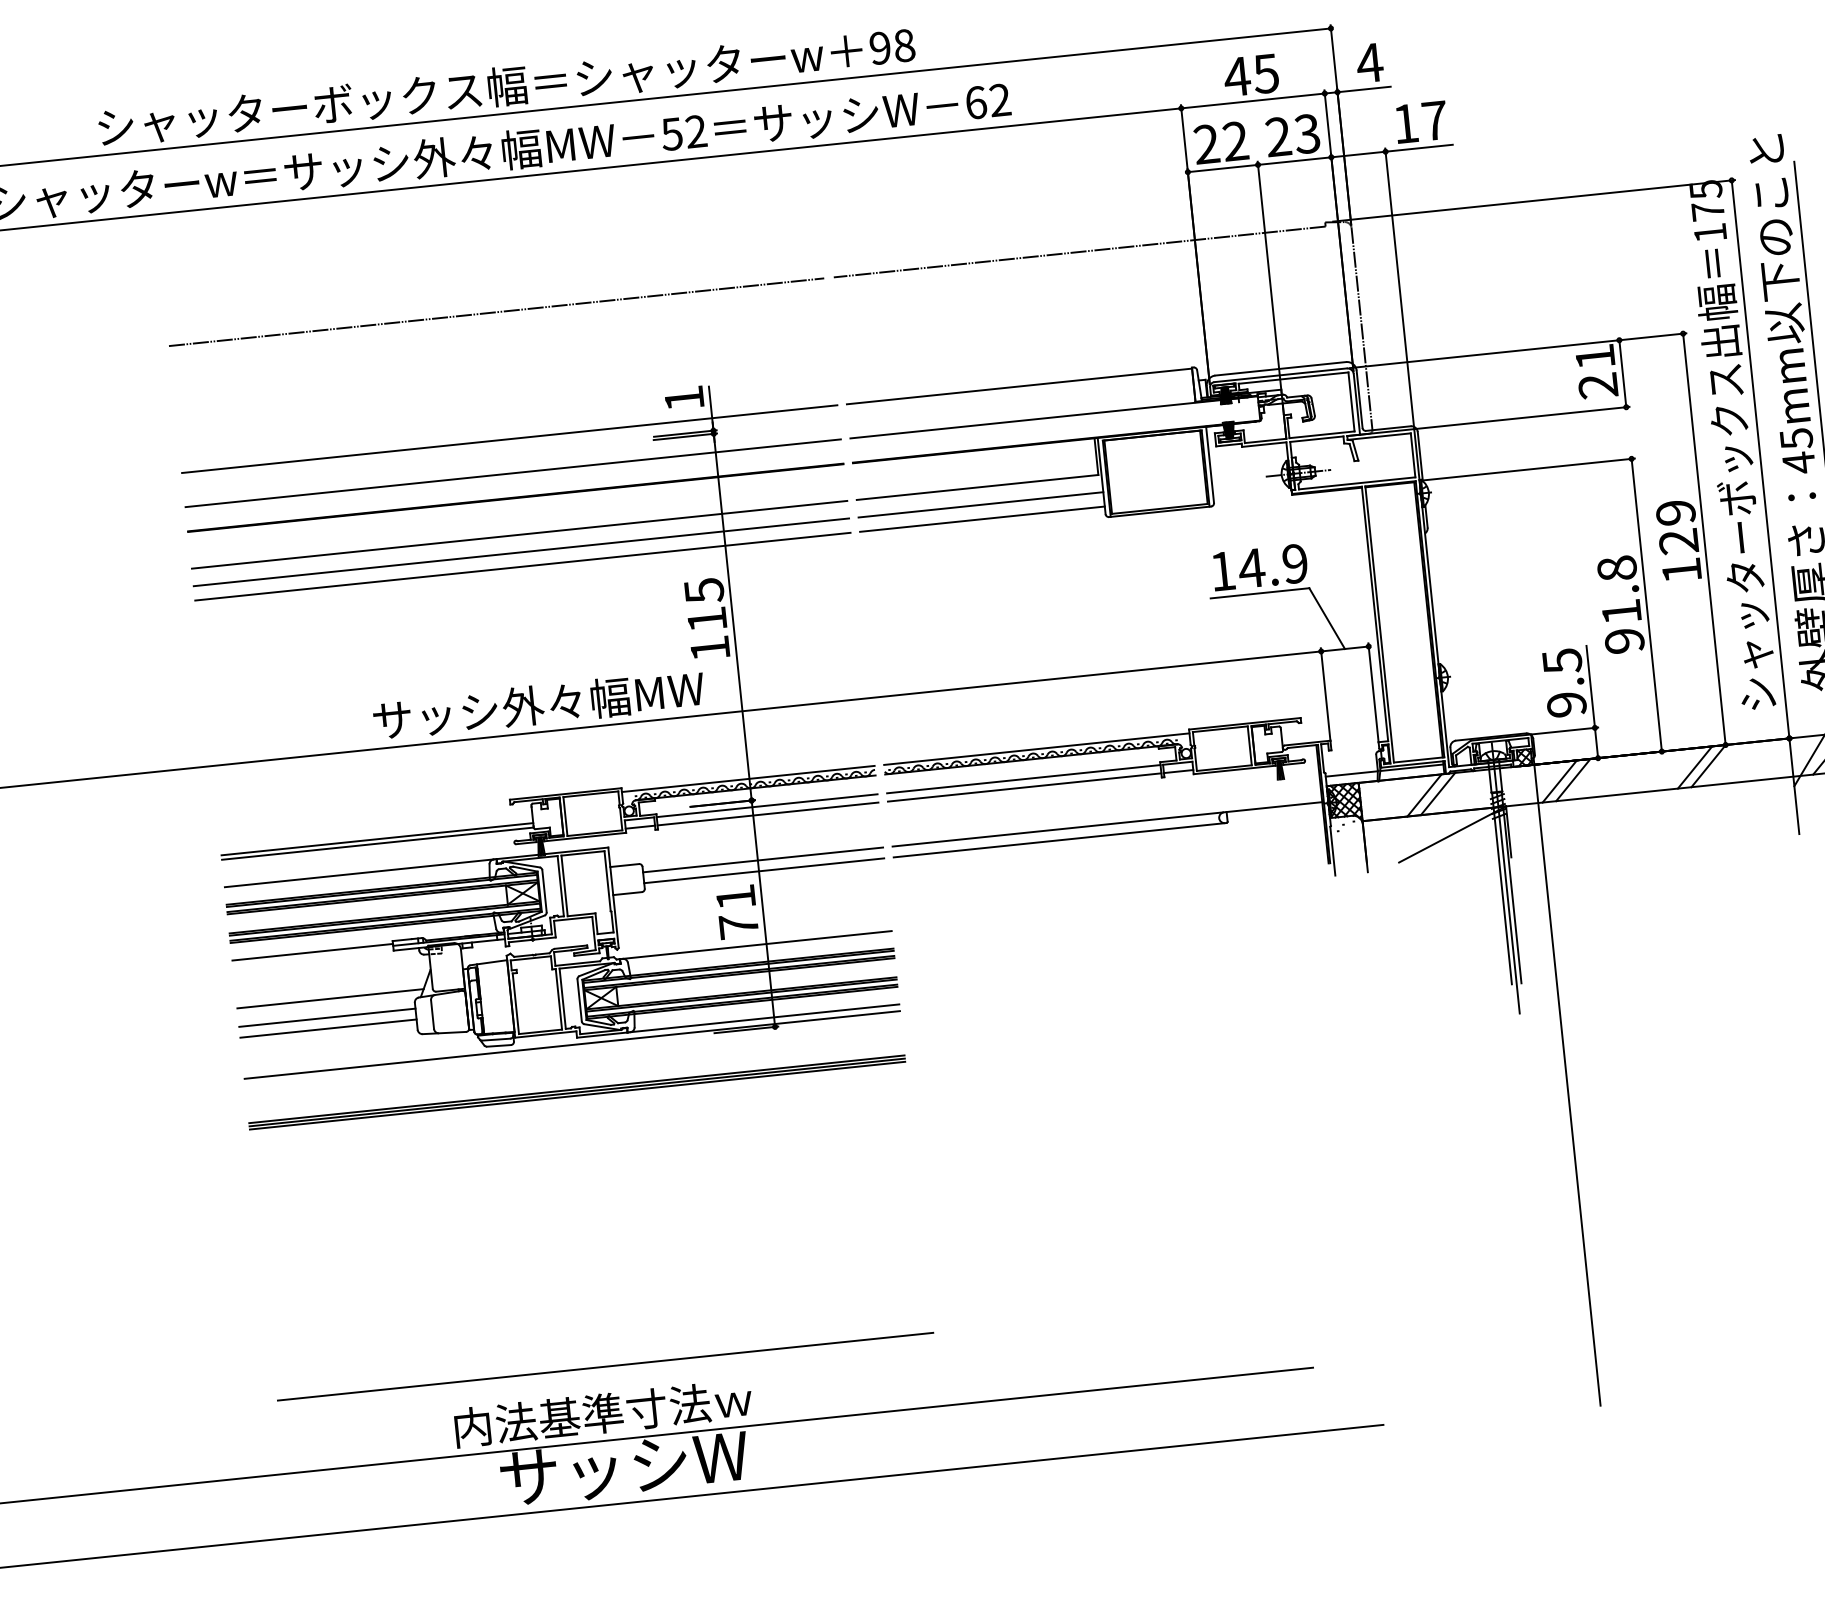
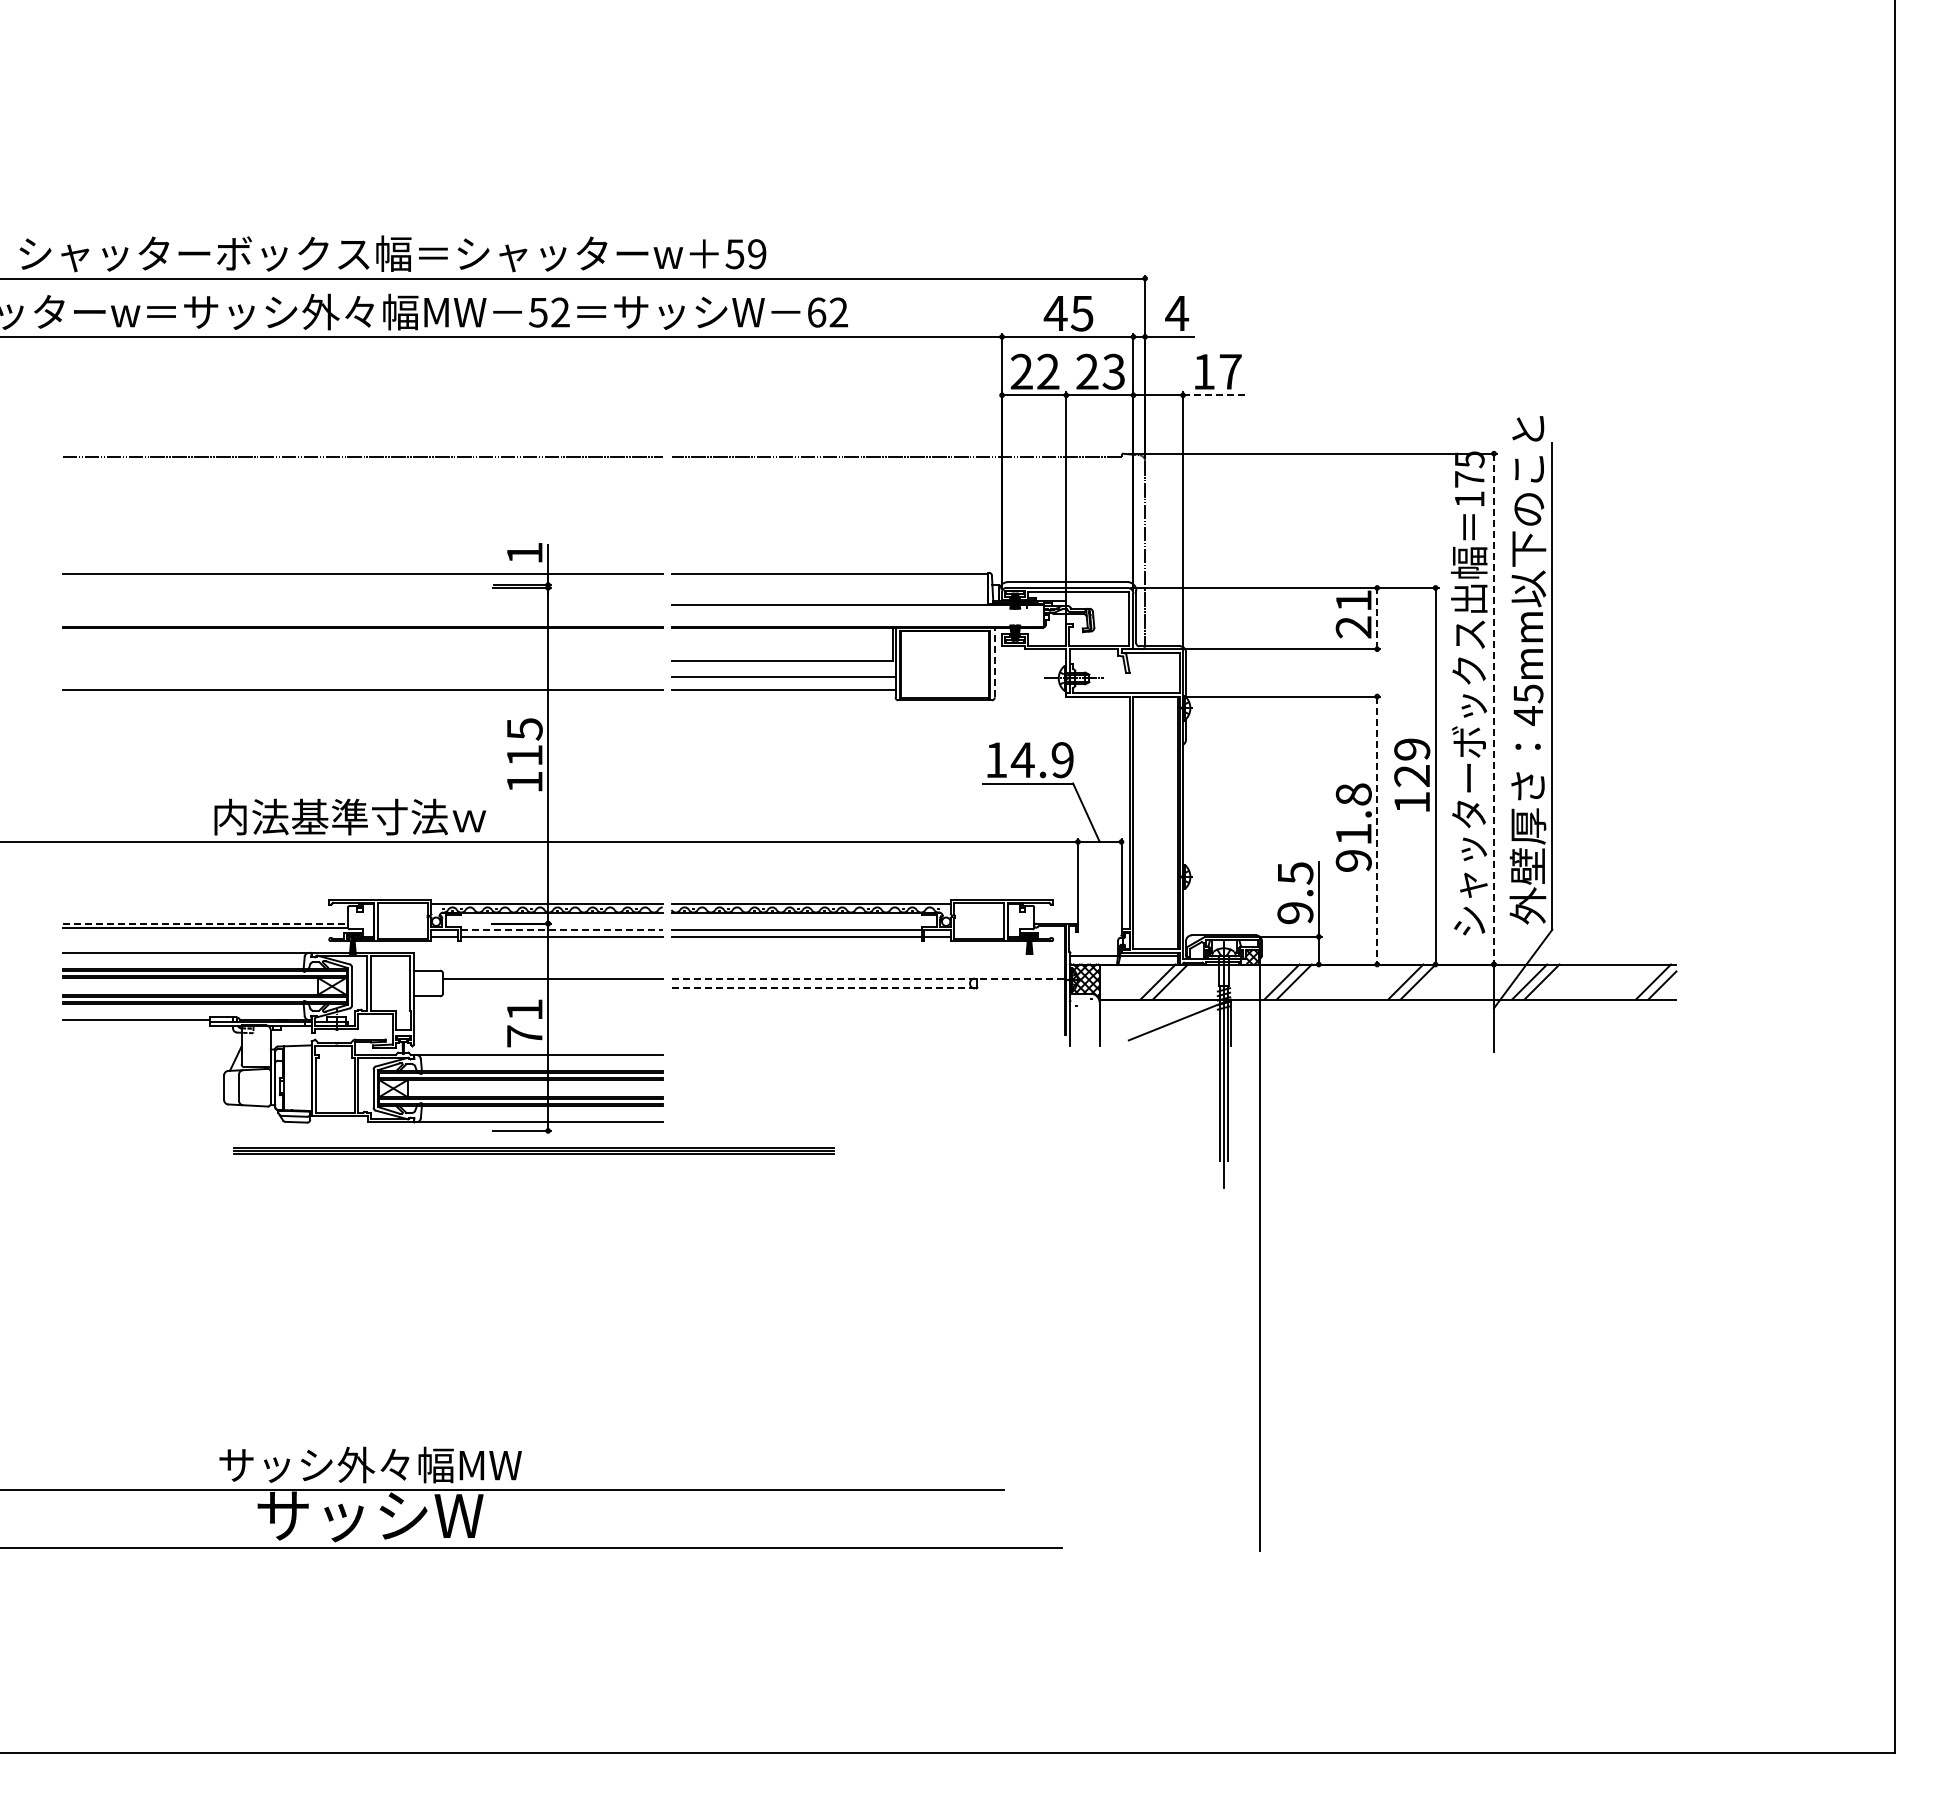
text: (891, 47) -> (745, 254), 98 -> 59
line: (1418, 148) -> (1213, 395), solid -> dashed
line: (1623, 373) -> (1377, 618), solid -> dashed
line: (1760, 459) -> (1493, 709), solid -> dashed
line: (1209, 464) -> (994, 662), solid -> dashed
line: (512, 472) -> (362, 604), removed
line: (519, 535) -> (362, 661), removed
line: (521, 552) -> (362, 677), removed
line: (1647, 605) -> (1377, 830), solid -> dashed
text: (538, 704) -> (364, 816), サッシ外々幅MW -> 内法基準寸法ｗ
line: (768, 805) -> (562, 929), solid -> dashed
line: (1107, 824) -> (868, 978), solid -> dashed
line: (377, 839) -> (205, 923), solid -> dashed
line: (1060, 840) -> (824, 988), solid -> dashed
line: (763, 870) -> (552, 988), removed
line: (329, 998) -> (147, 1063), removed
line: (327, 1017) -> (143, 1080), removed
line: (328, 1028) -> (143, 1090), removed
line: (572, 1045) -> (362, 1128), removed
part: (576, 1092) -> (533, 1150), moved
line: (605, 1366) -> (362, 1422), removed
text: (618, 1411) -> (370, 1464), 内法基準寸法ｗ -> サッシ外々幅MW

